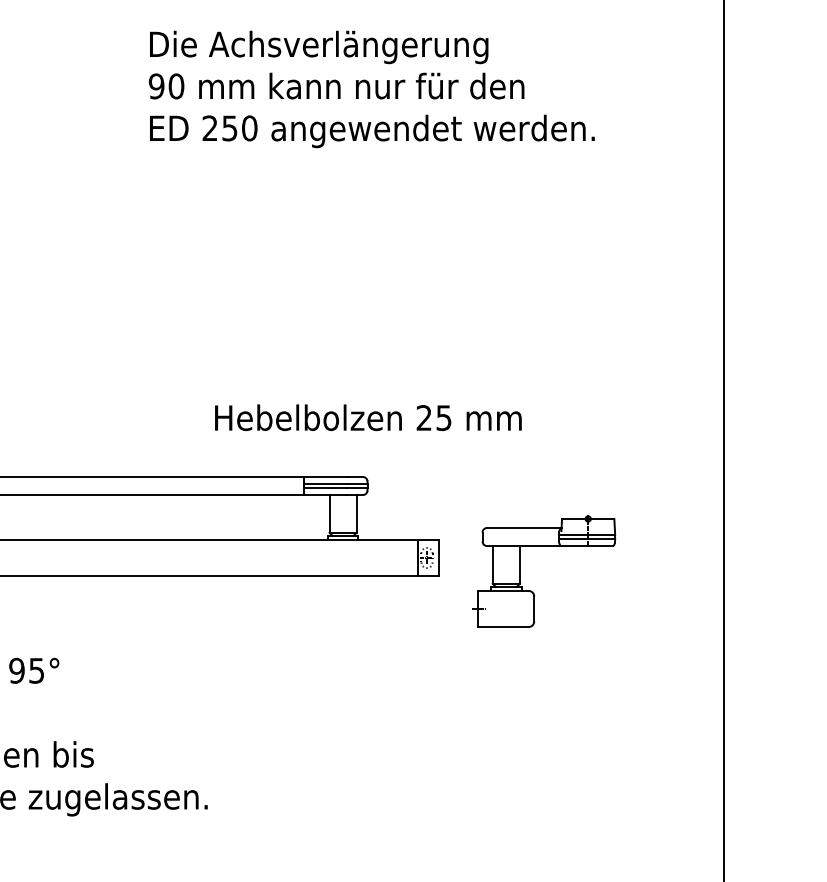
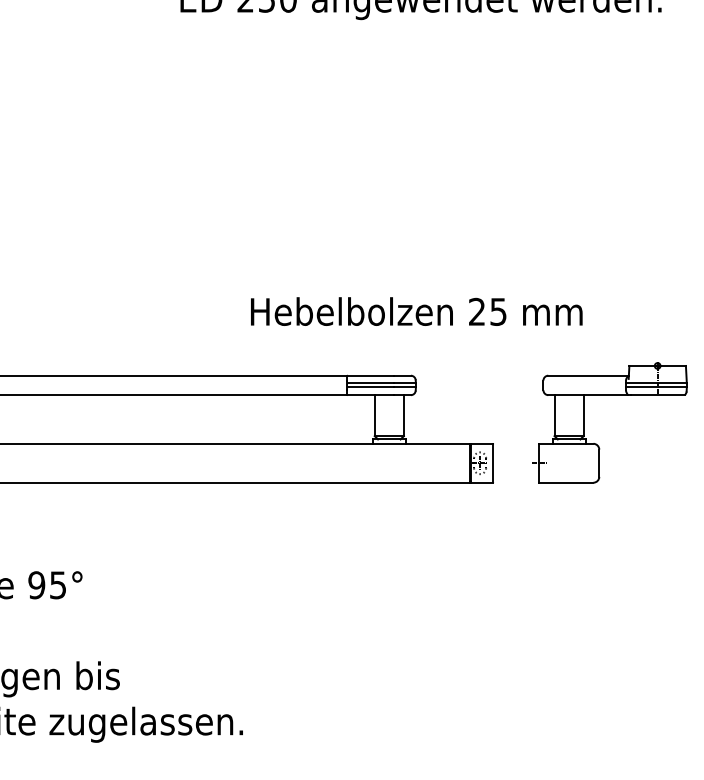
part: (531, 590) -> (596, 443), moved

